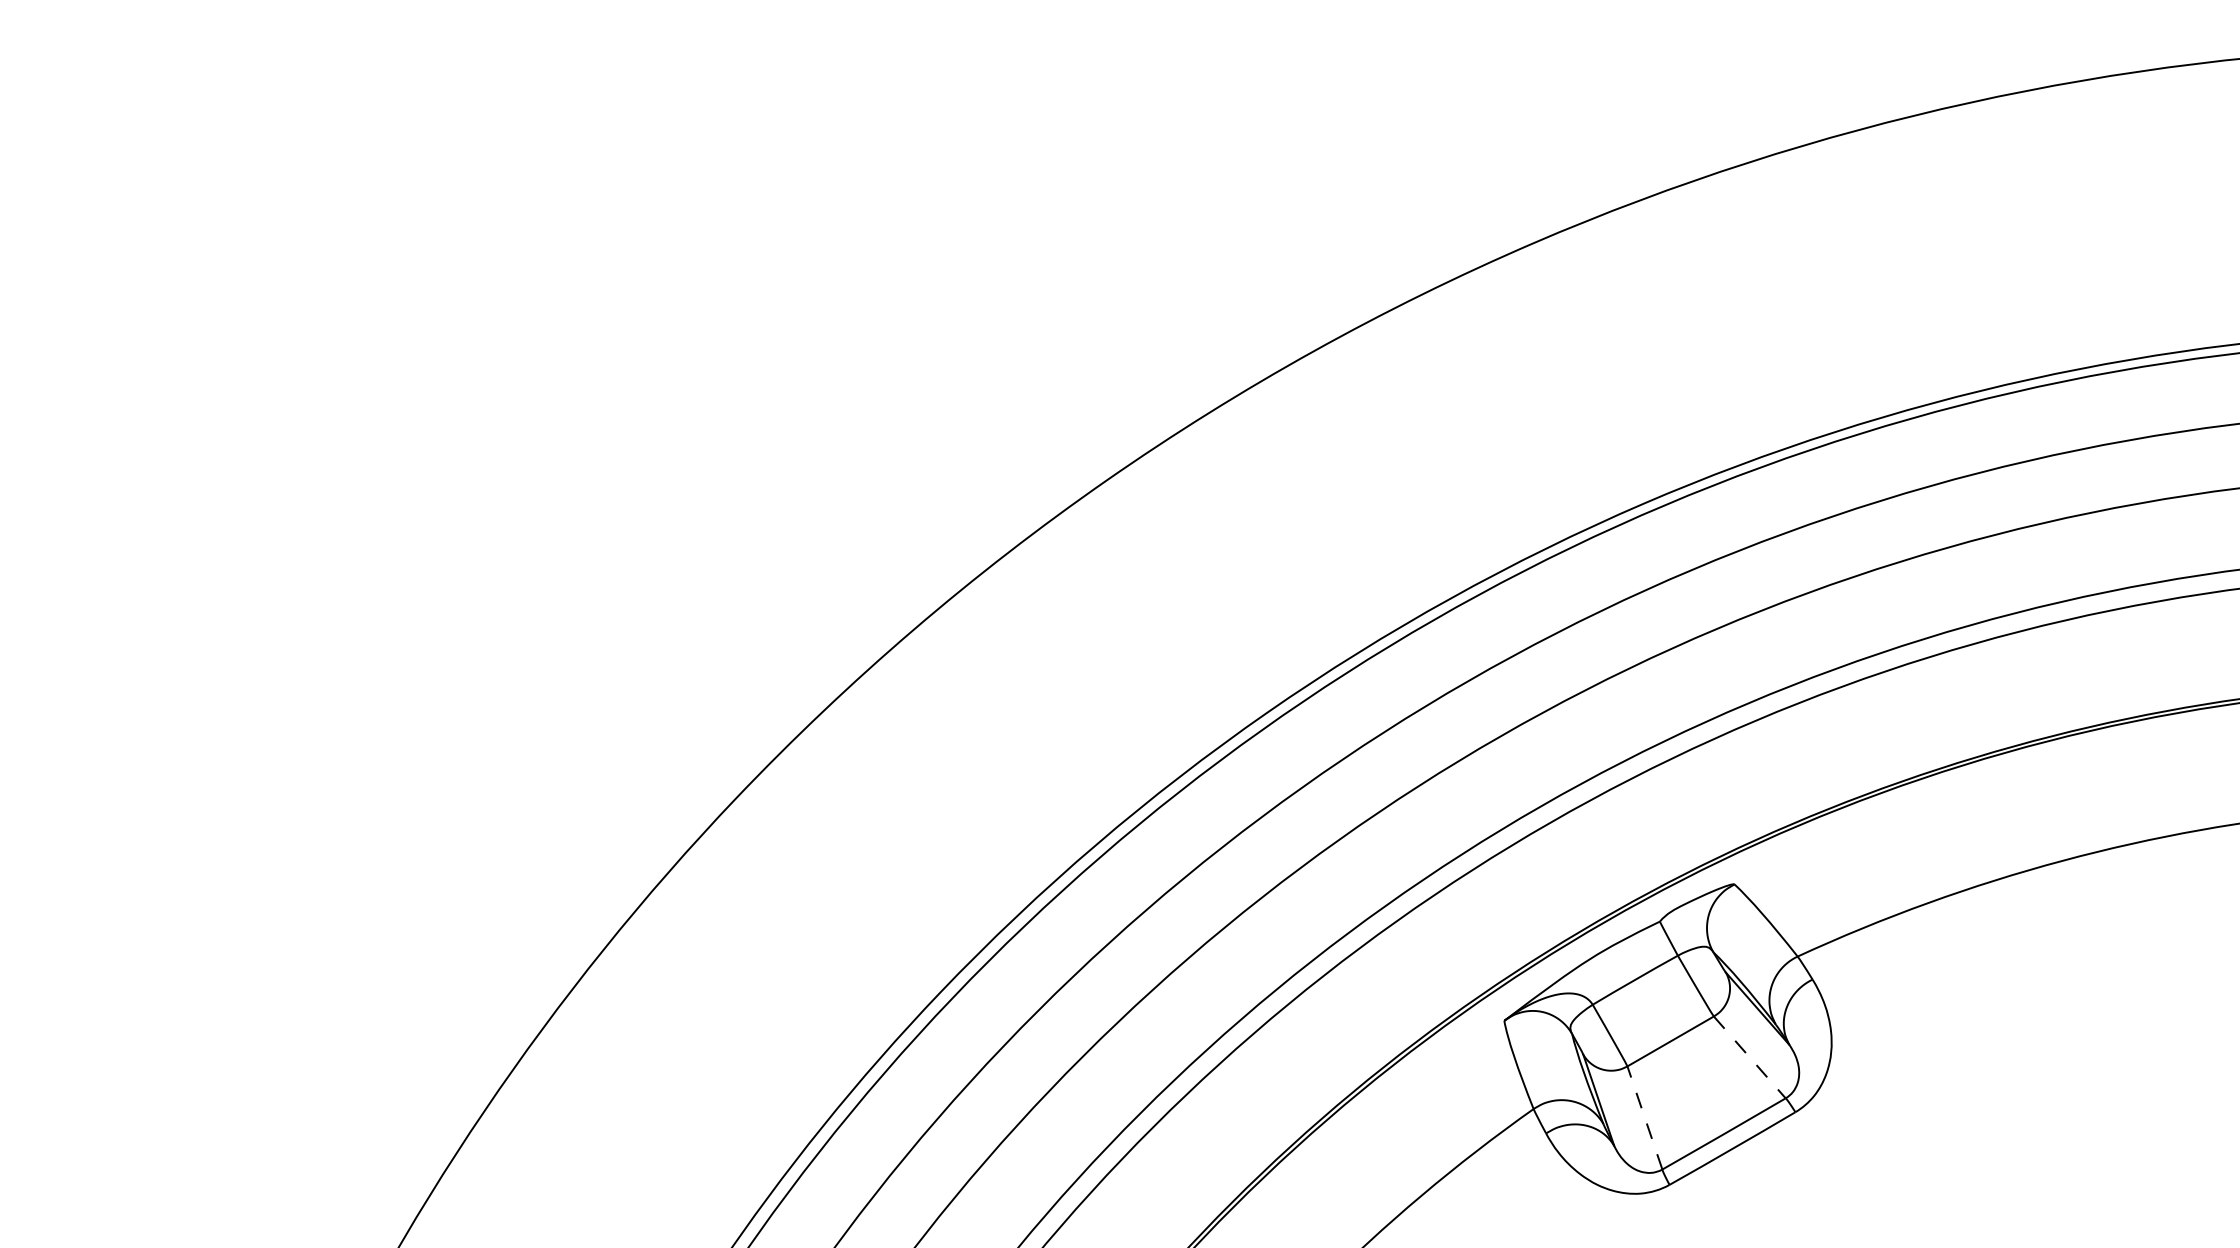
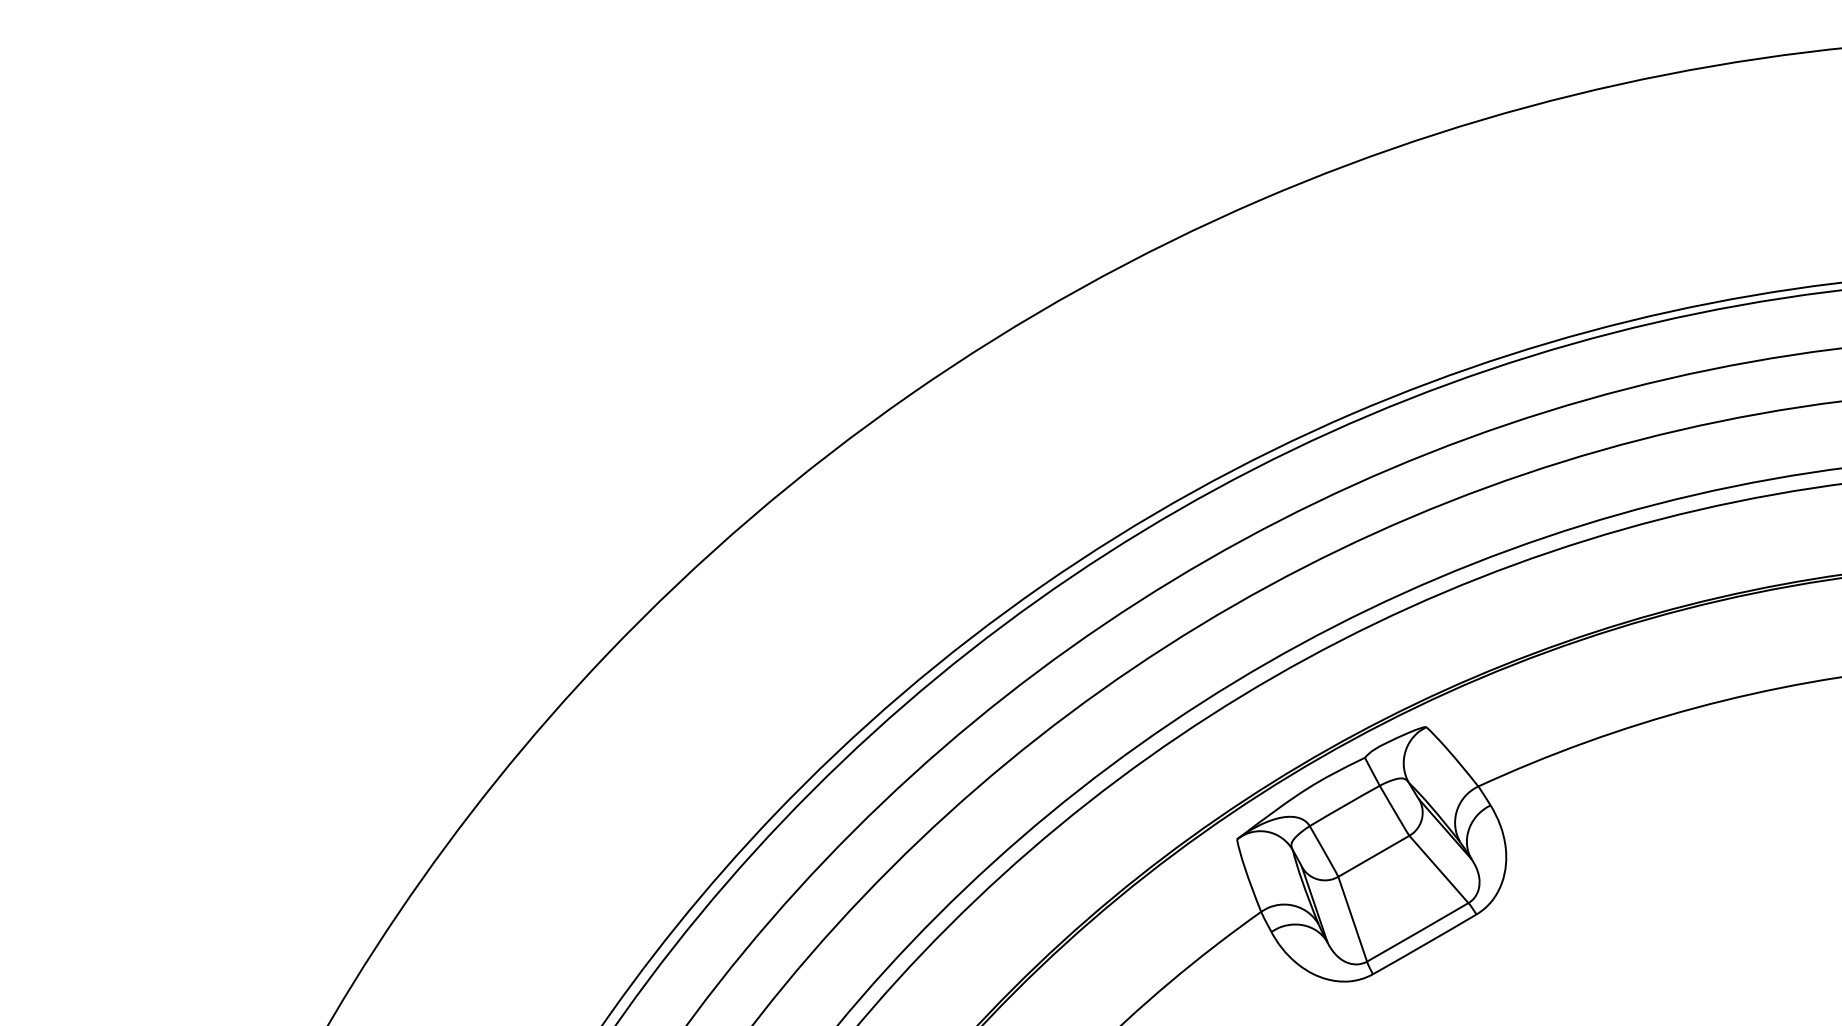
line: (1750, 1057) -> (1439, 869), dashed -> solid
line: (1644, 1117) -> (1352, 918), dashed -> solid

